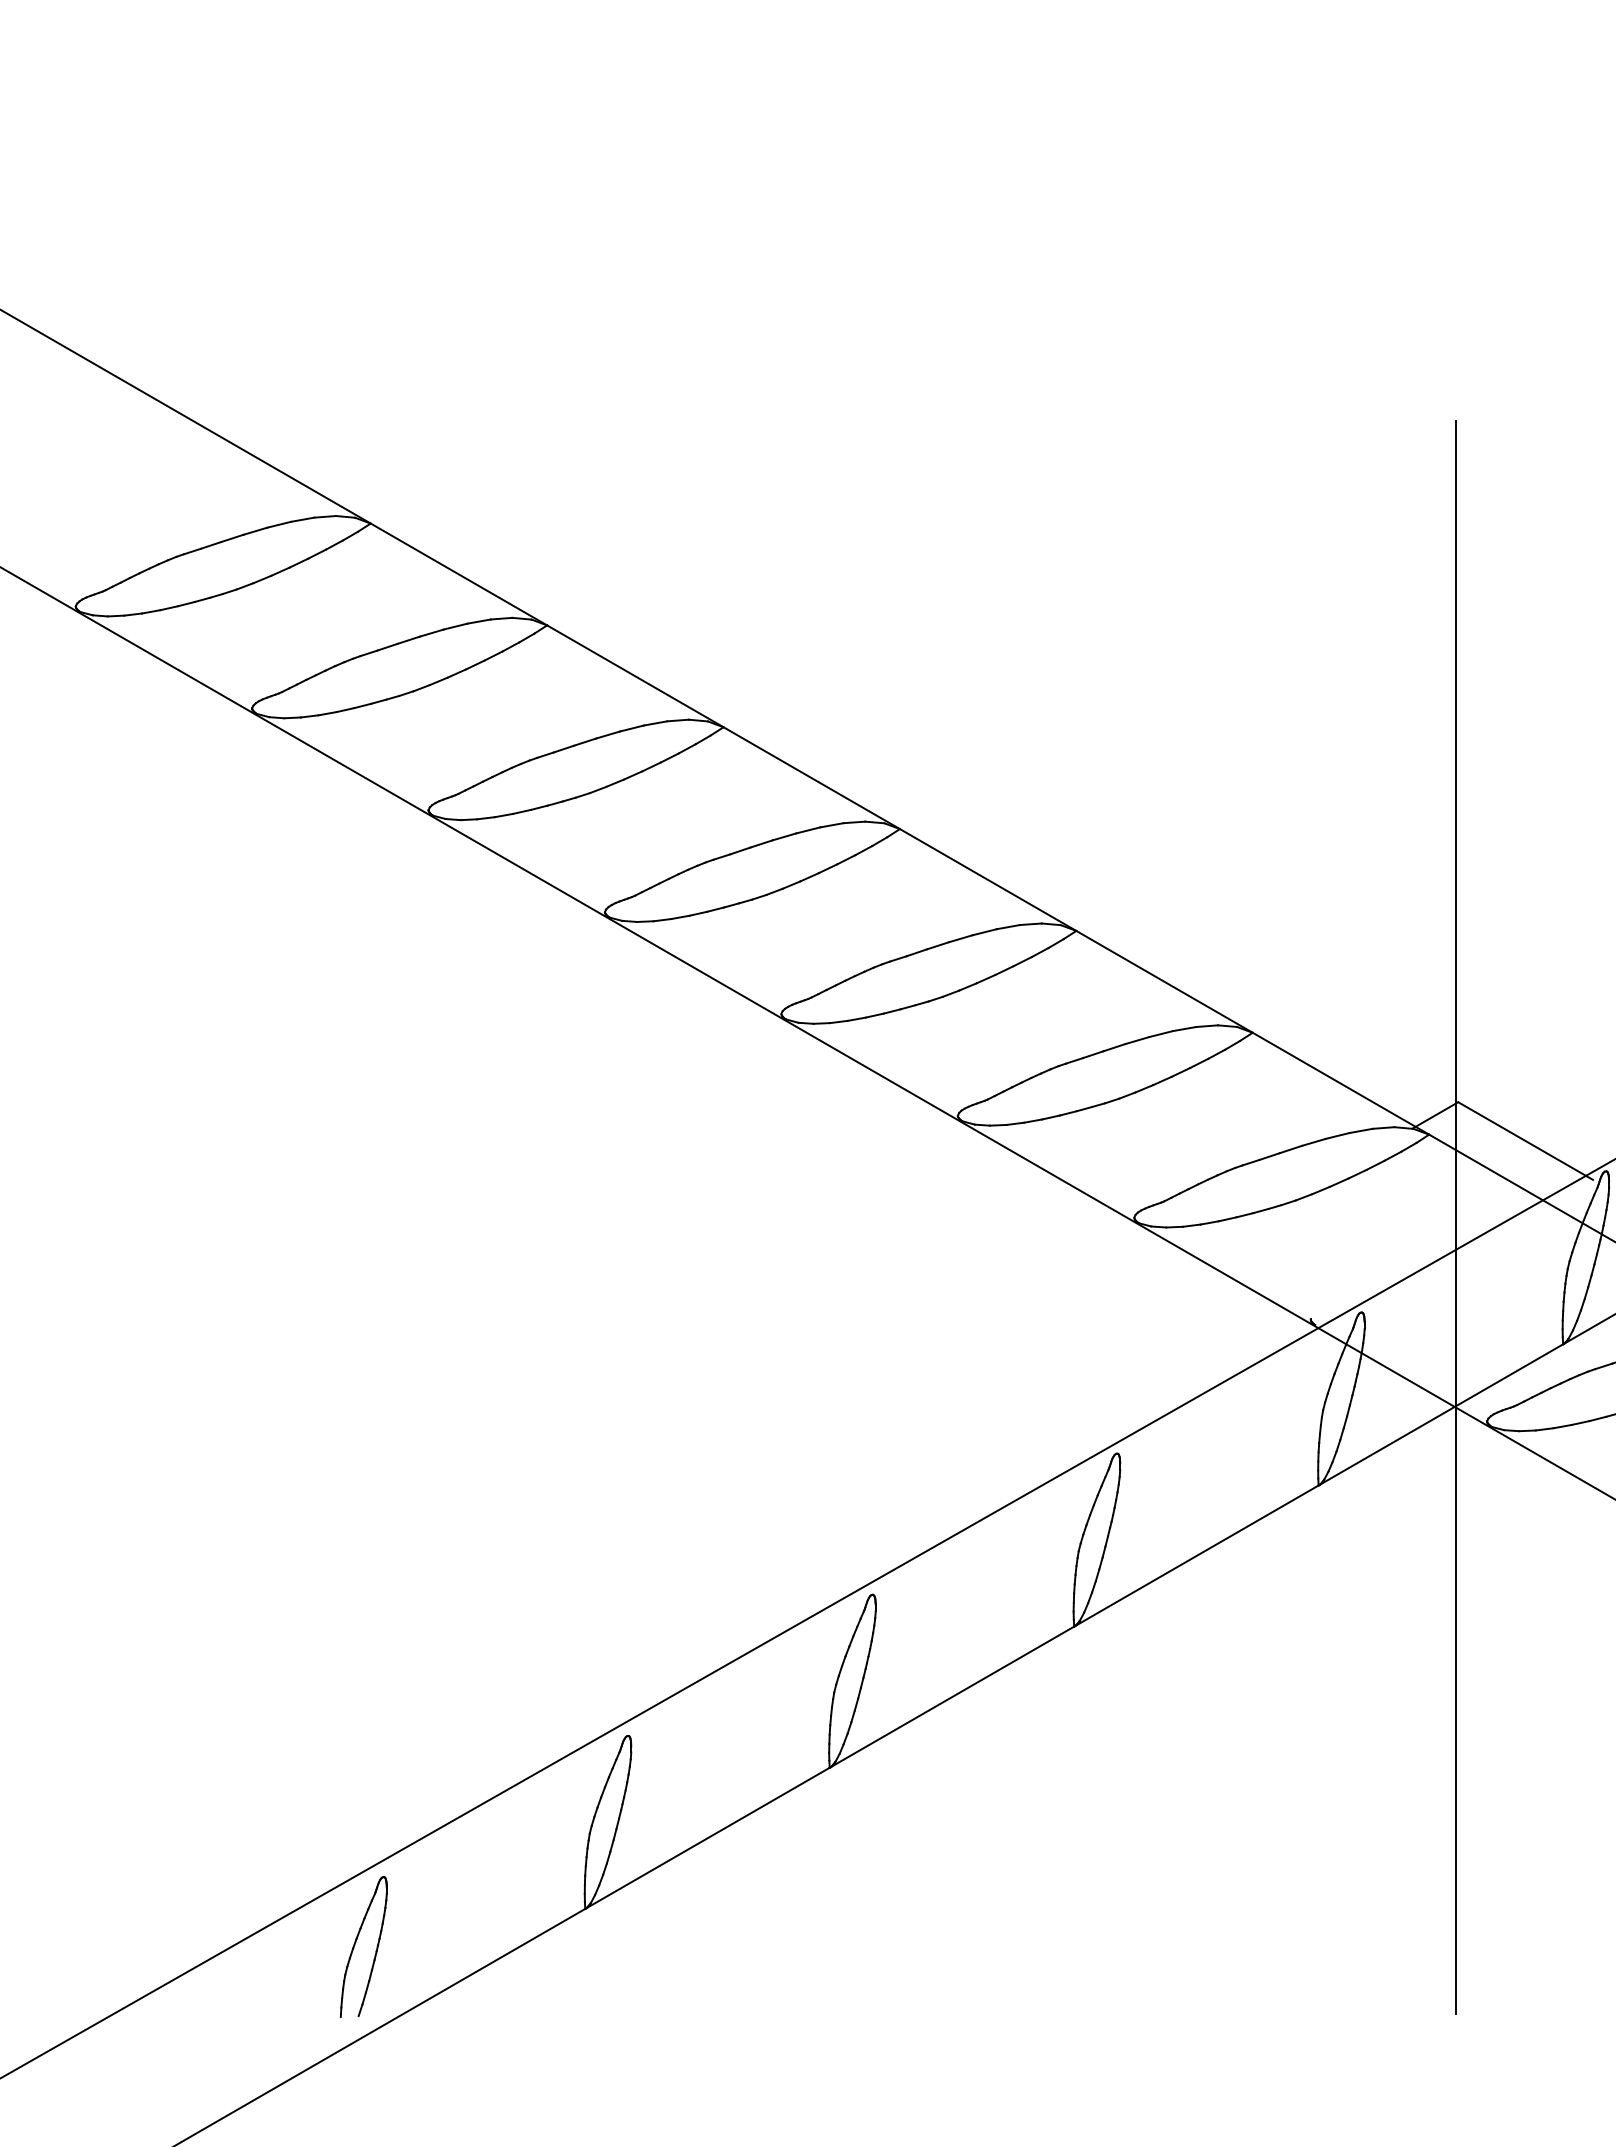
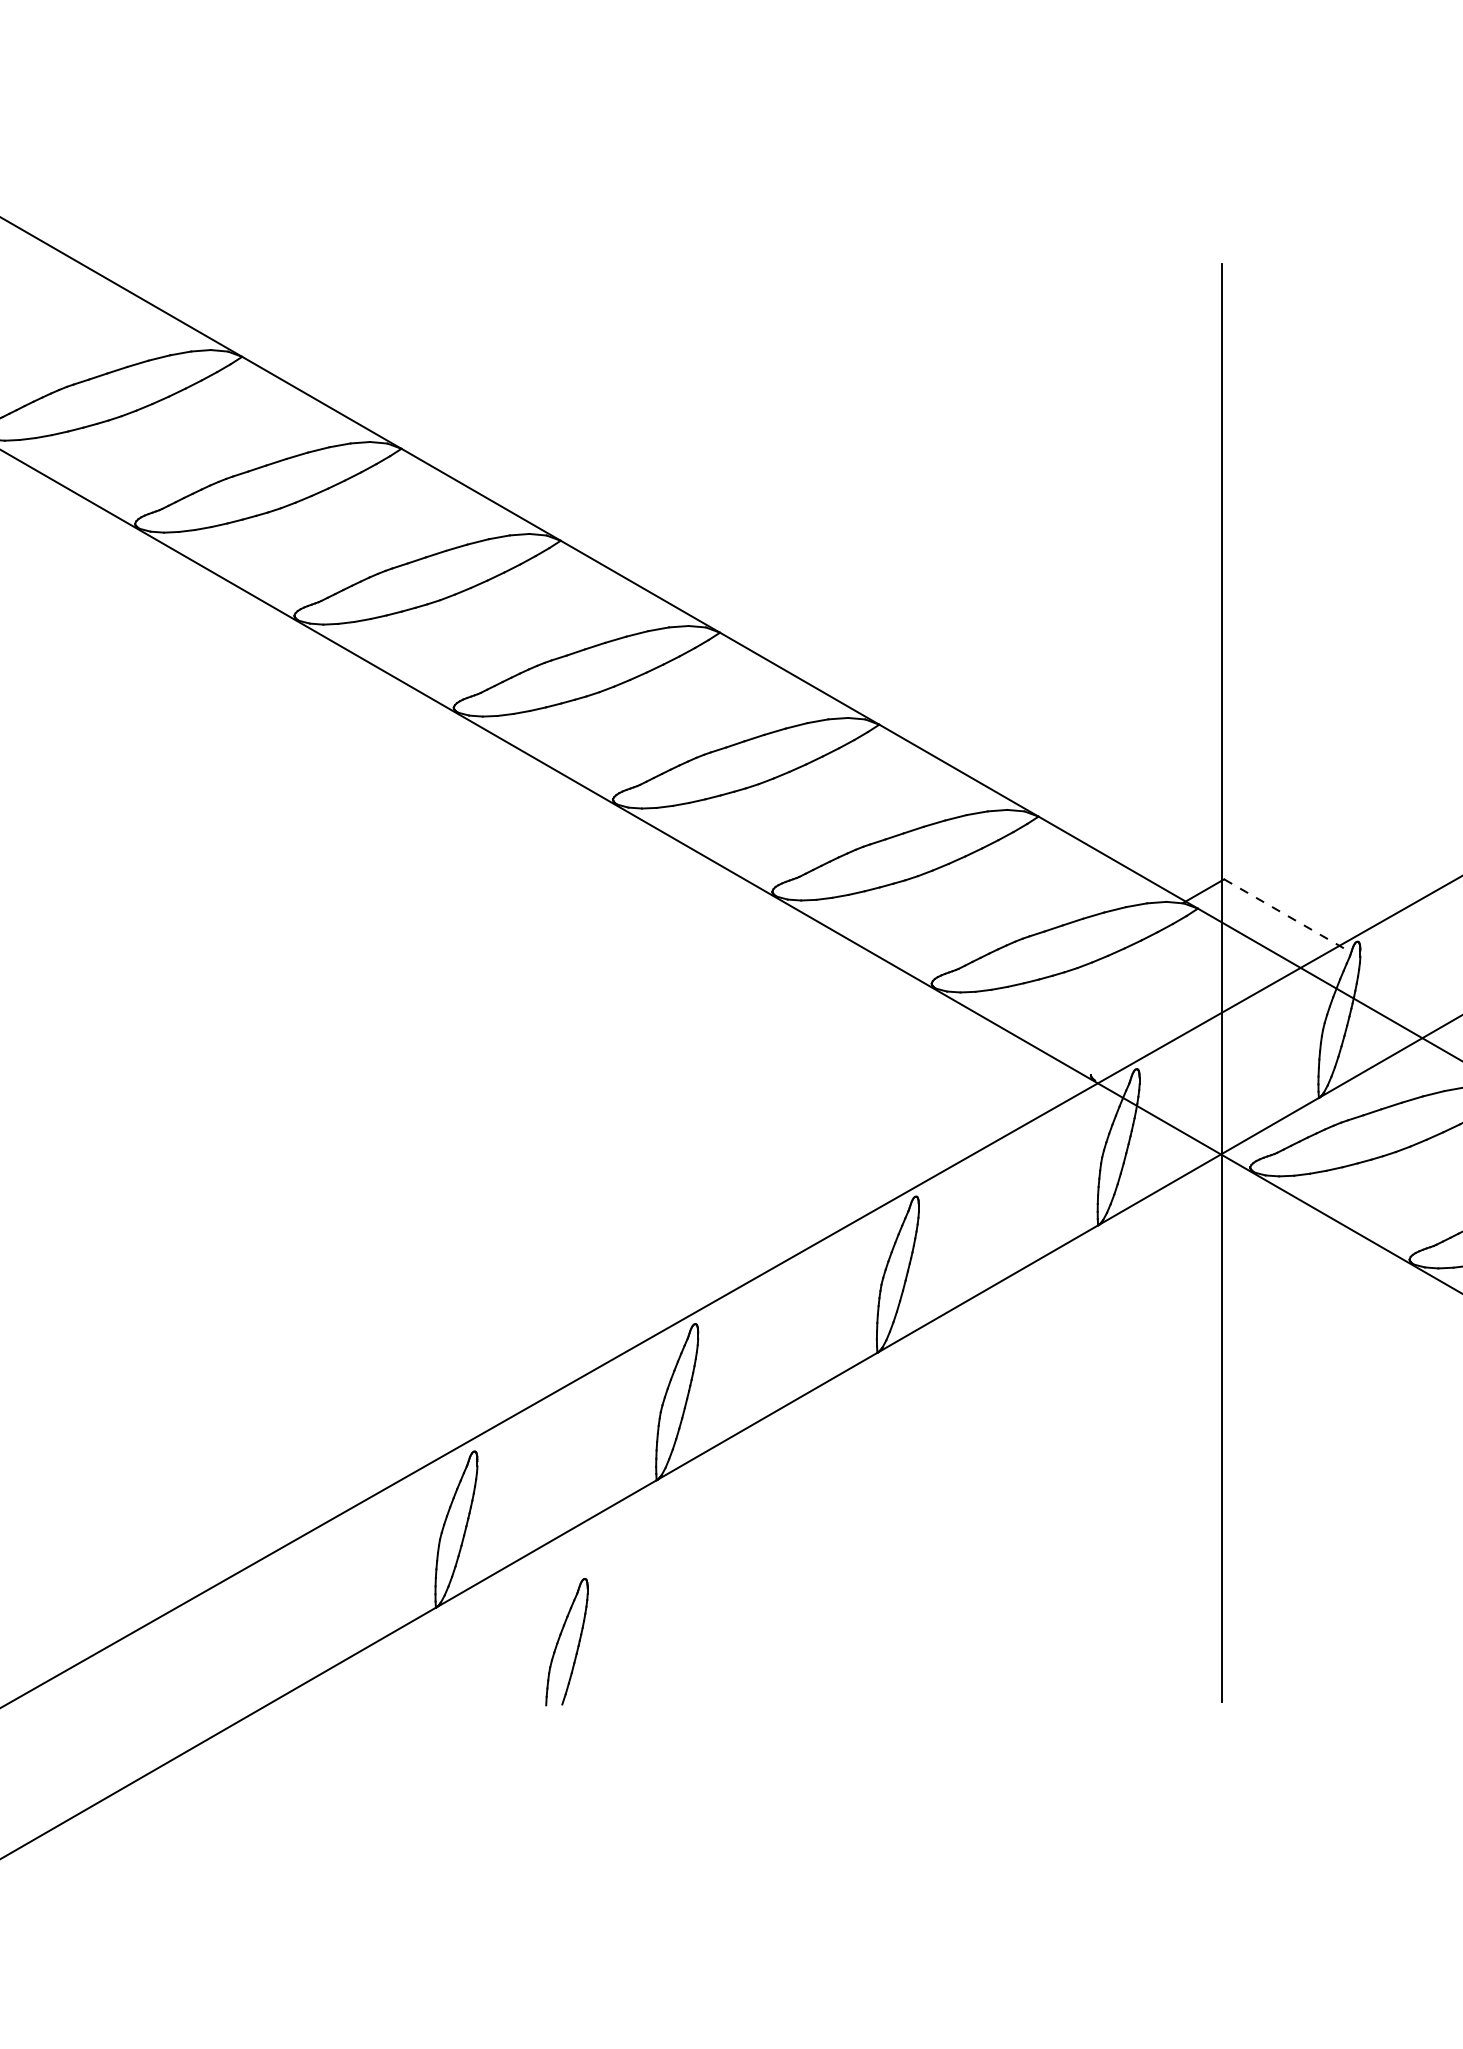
line: (1526, 1141) -> (1285, 914), solid -> dashed
part: (356, 1942) -> (560, 1638), moved

